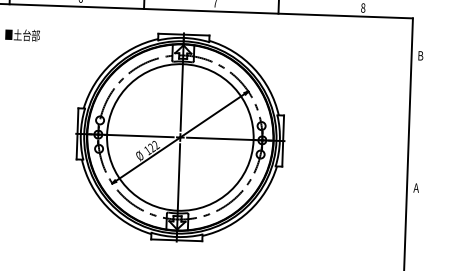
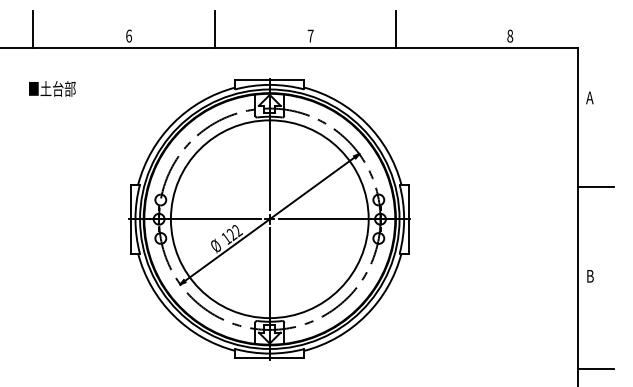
text: (420, 55) -> (589, 97), B -> A
line: (422, 122) -> (595, 187), added
text: (415, 188) -> (589, 276), A -> B
line: (417, 256) -> (595, 368), added

